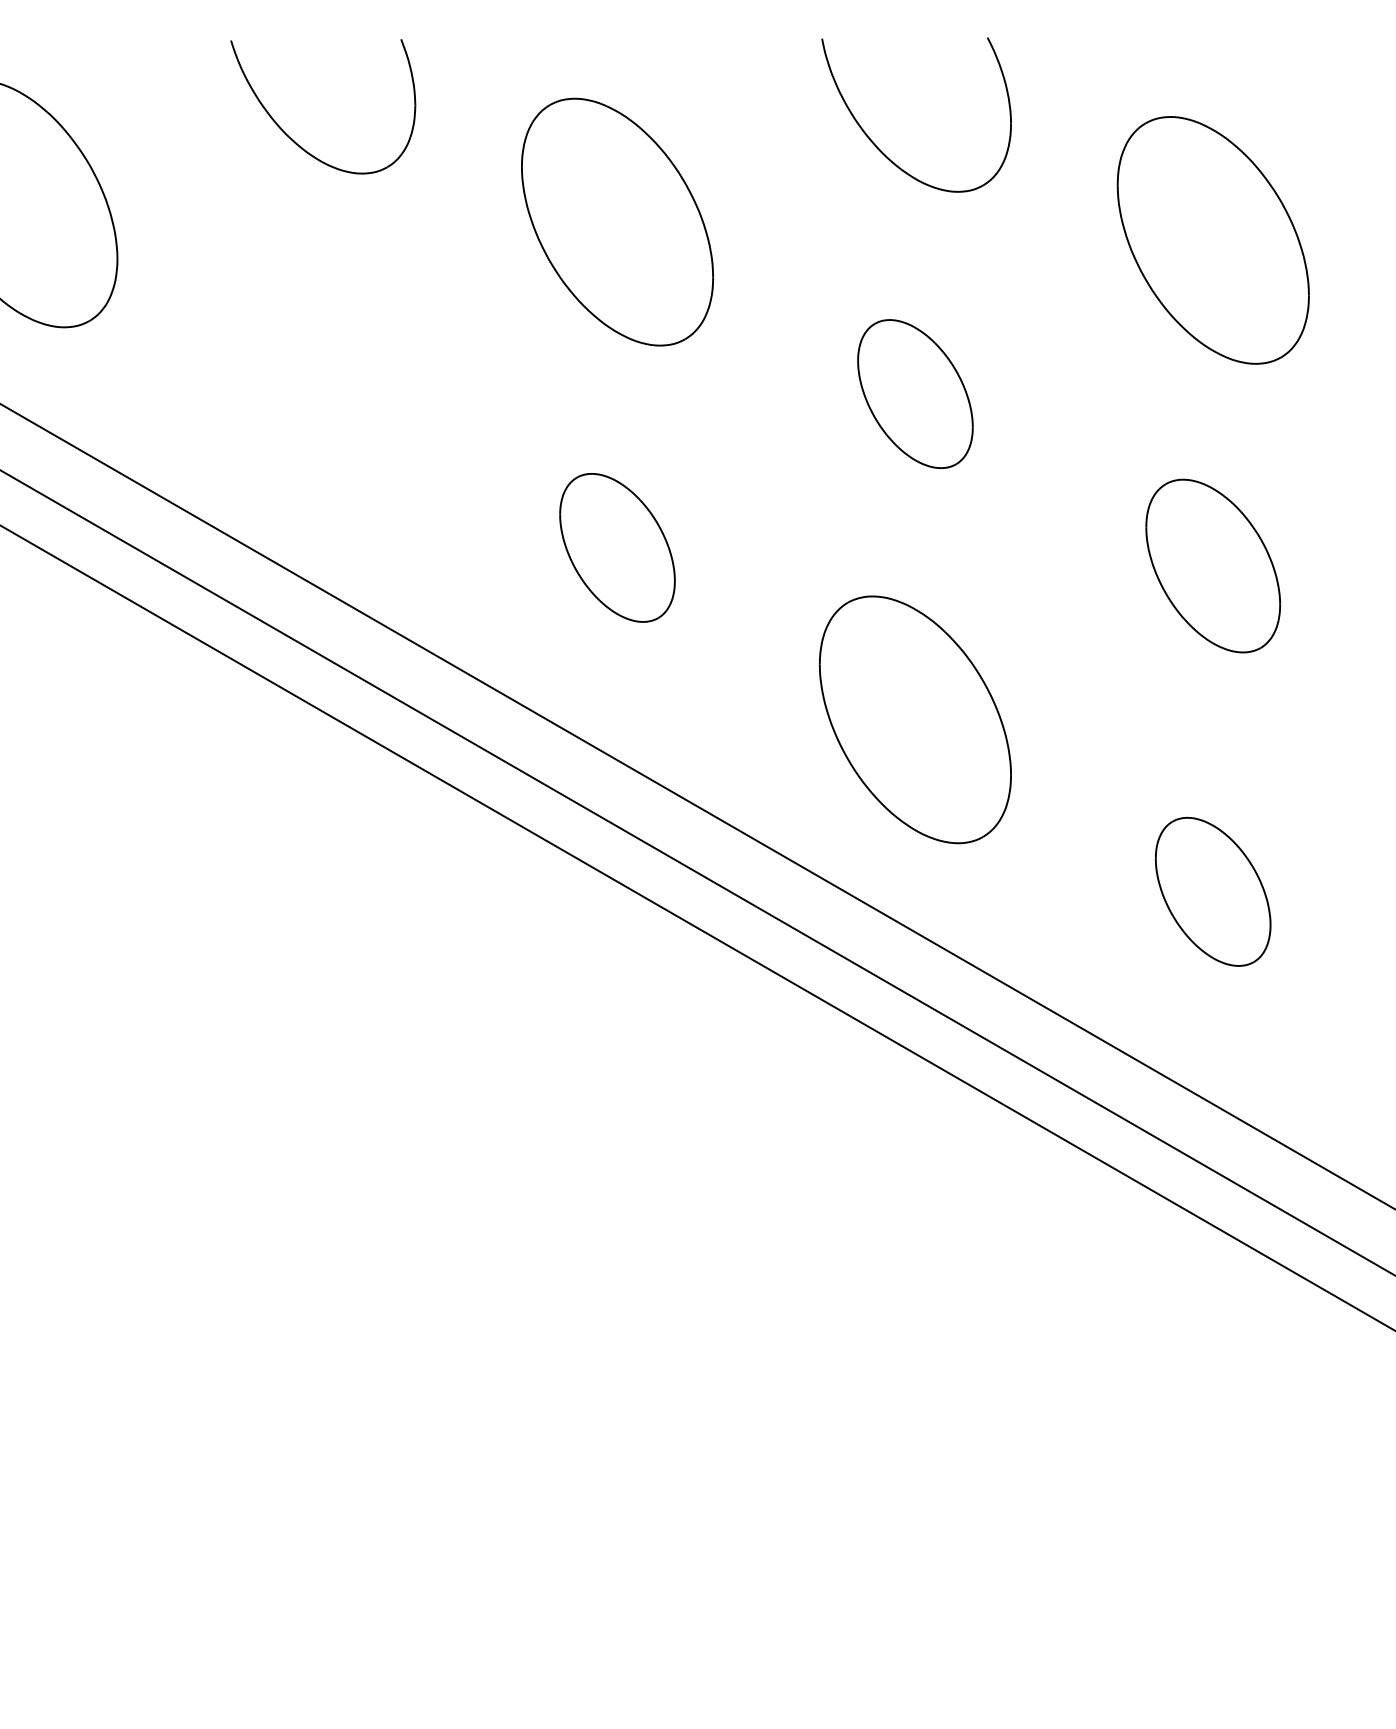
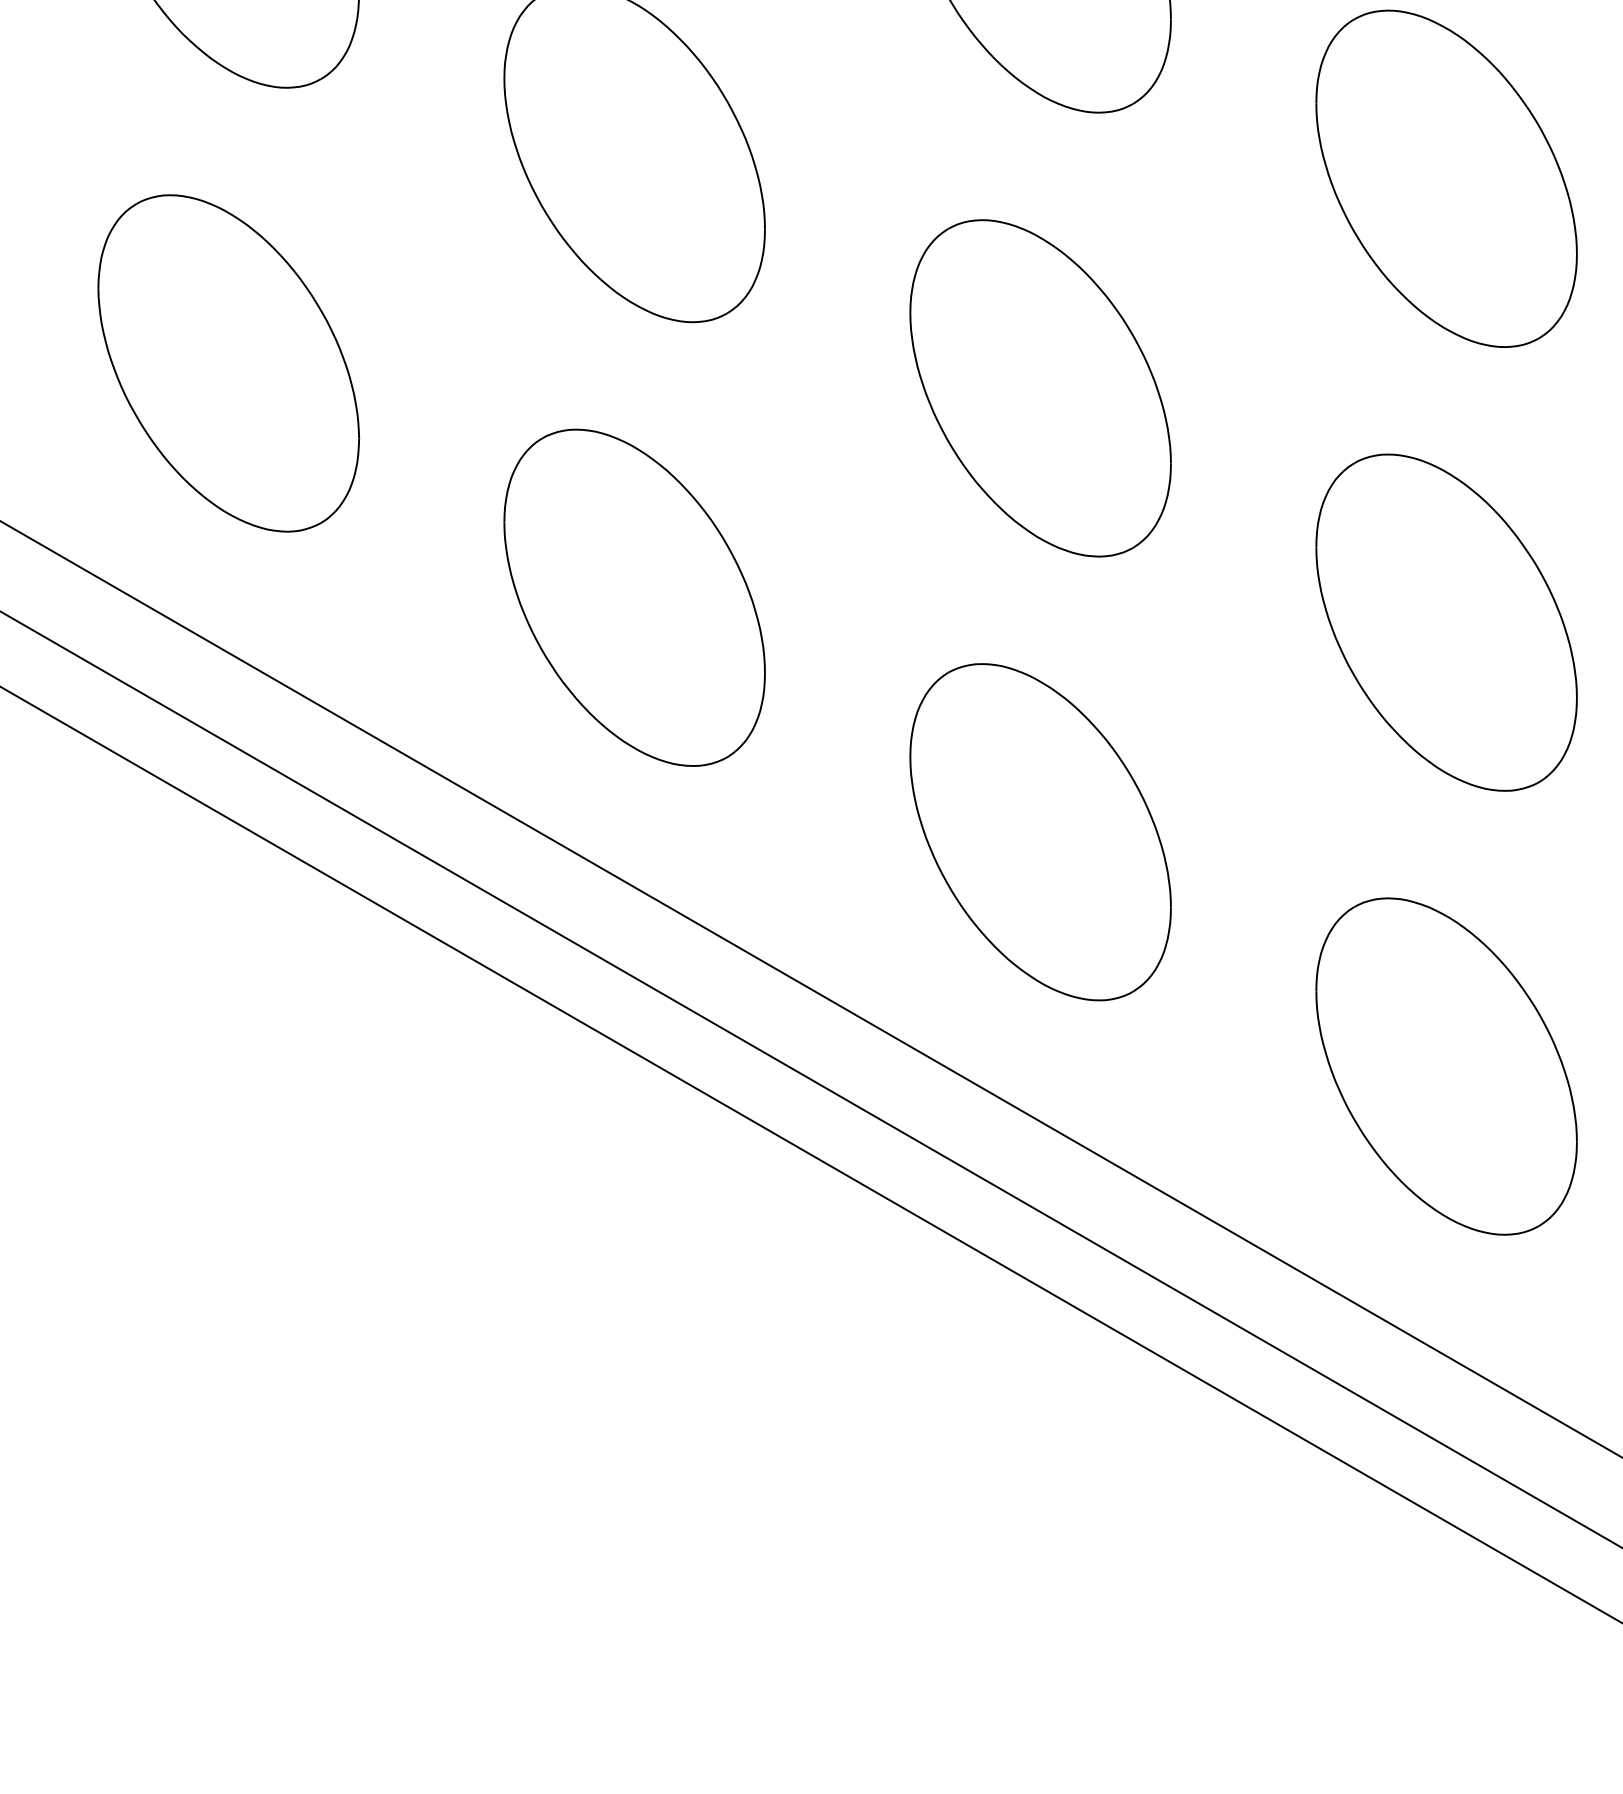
part: (319, 375) -> (228, 362), added
part: (915, 393) -> (1040, 387), size x1.67
part: (617, 547) -> (634, 597), size x1.67
part: (1212, 565) -> (1445, 621), size x1.43
part: (1212, 891) -> (1445, 1066), size x1.67

